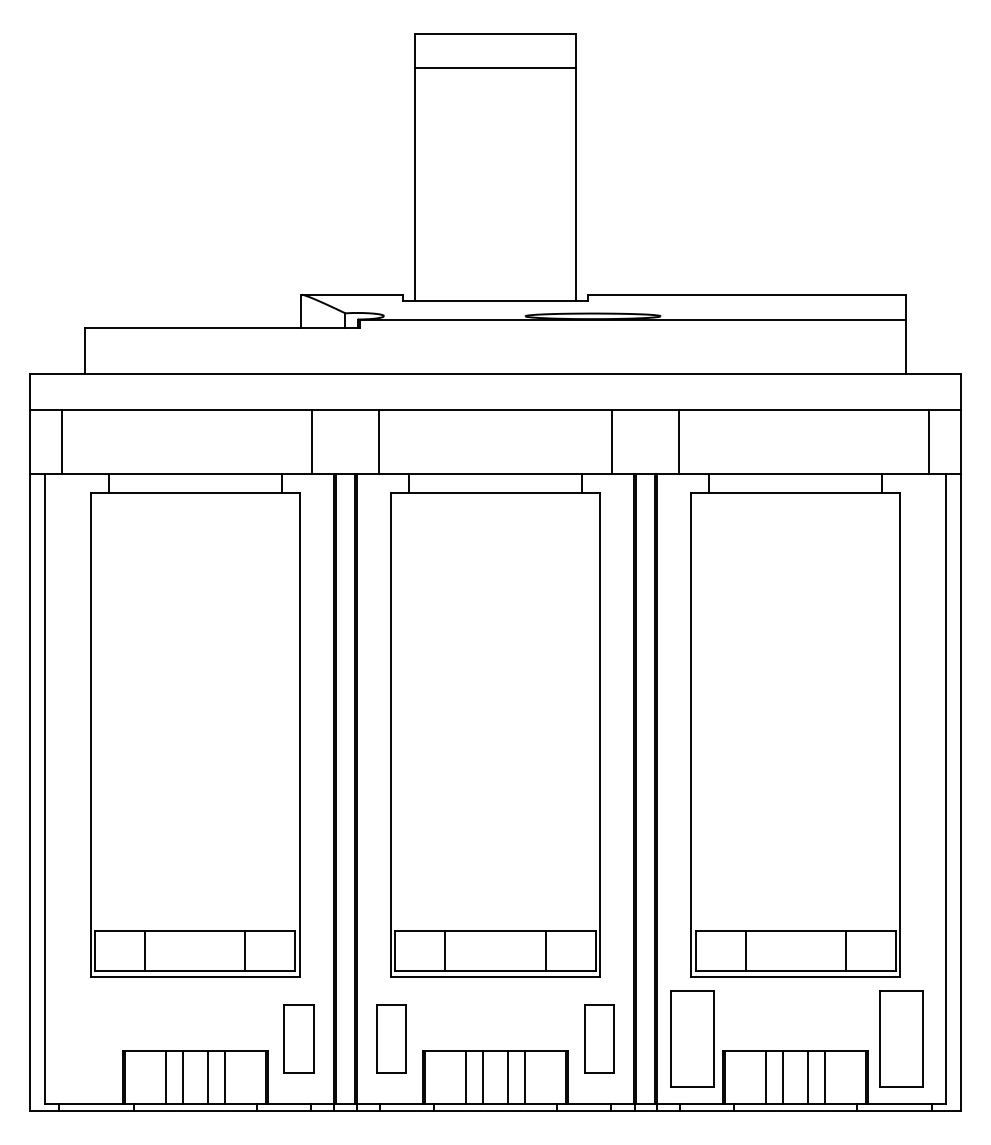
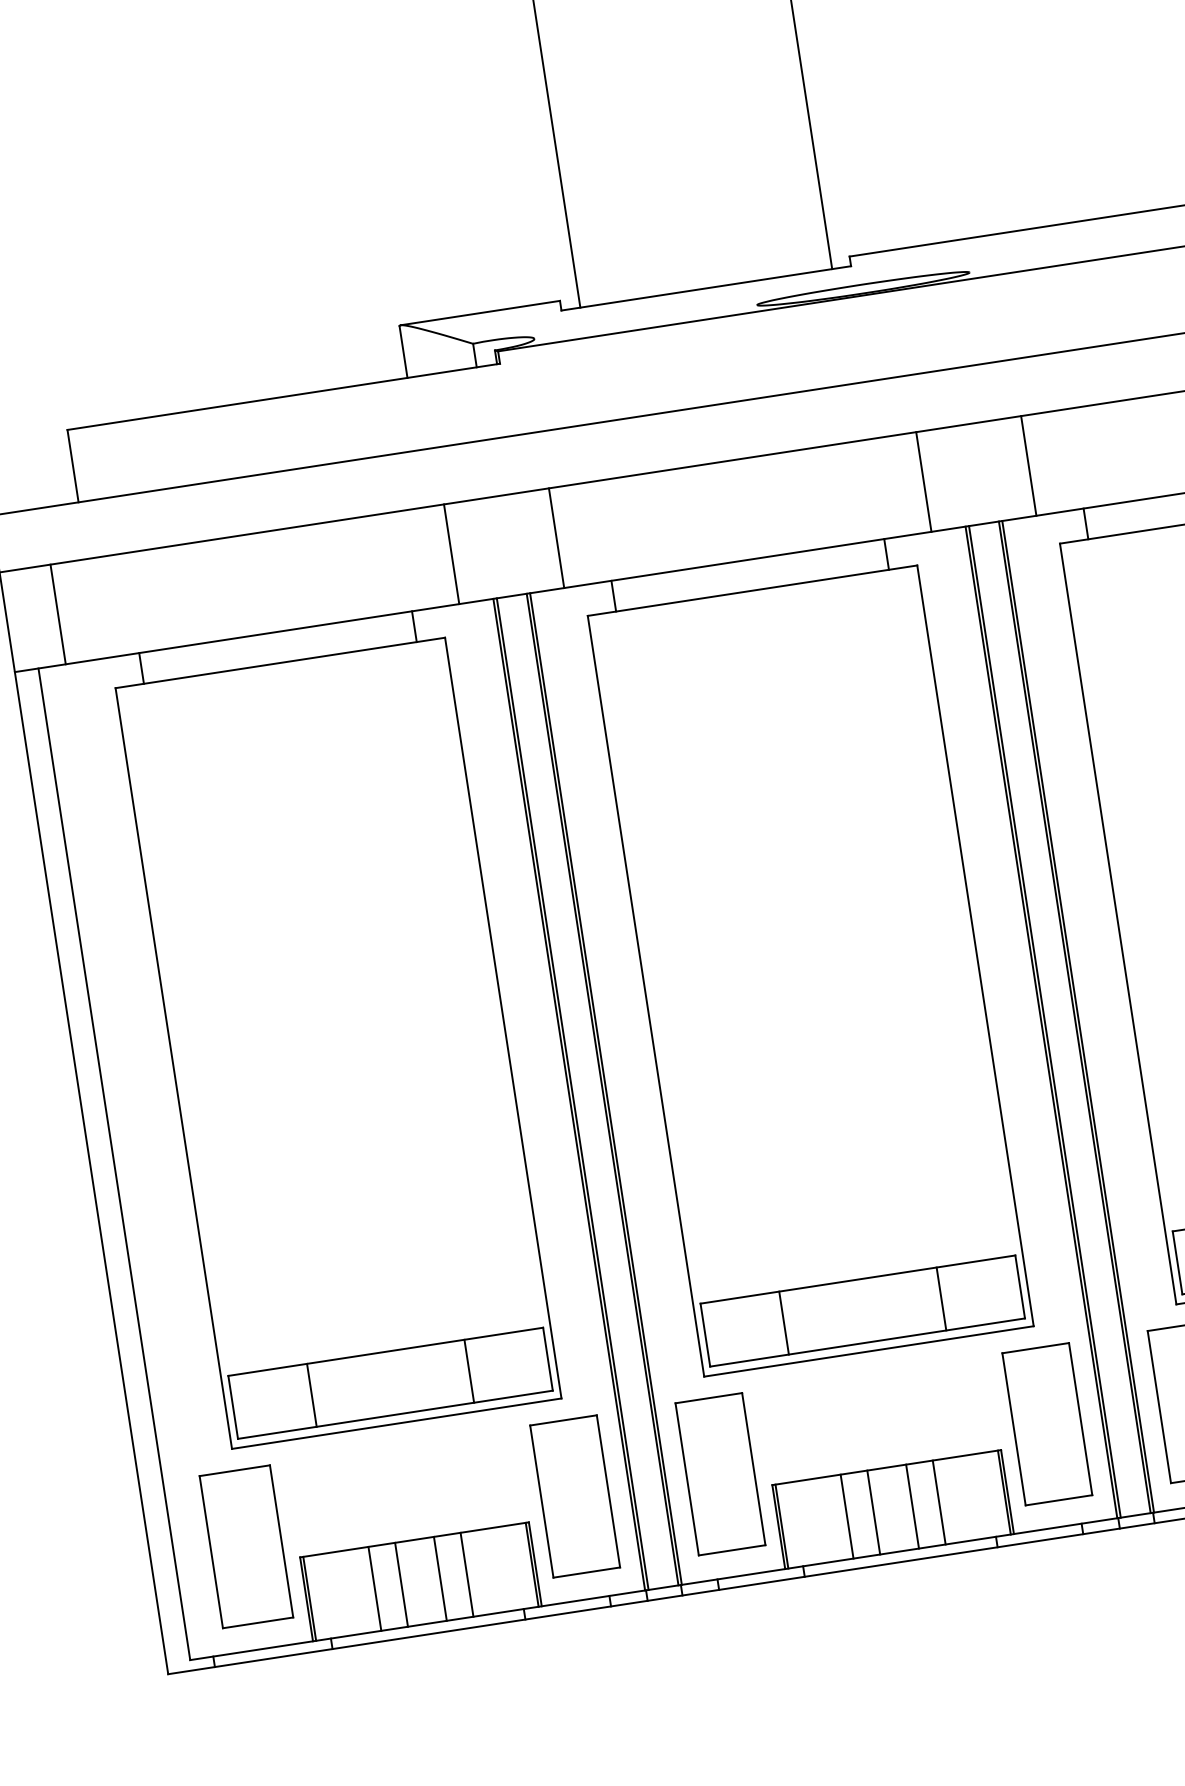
part: (90, 1038) -> (246, 1546), added
part: (298, 1038) -> (573, 1495), size x1.43
part: (391, 1038) -> (720, 1473), size x1.43
part: (599, 1038) -> (1047, 1423), size x1.43

